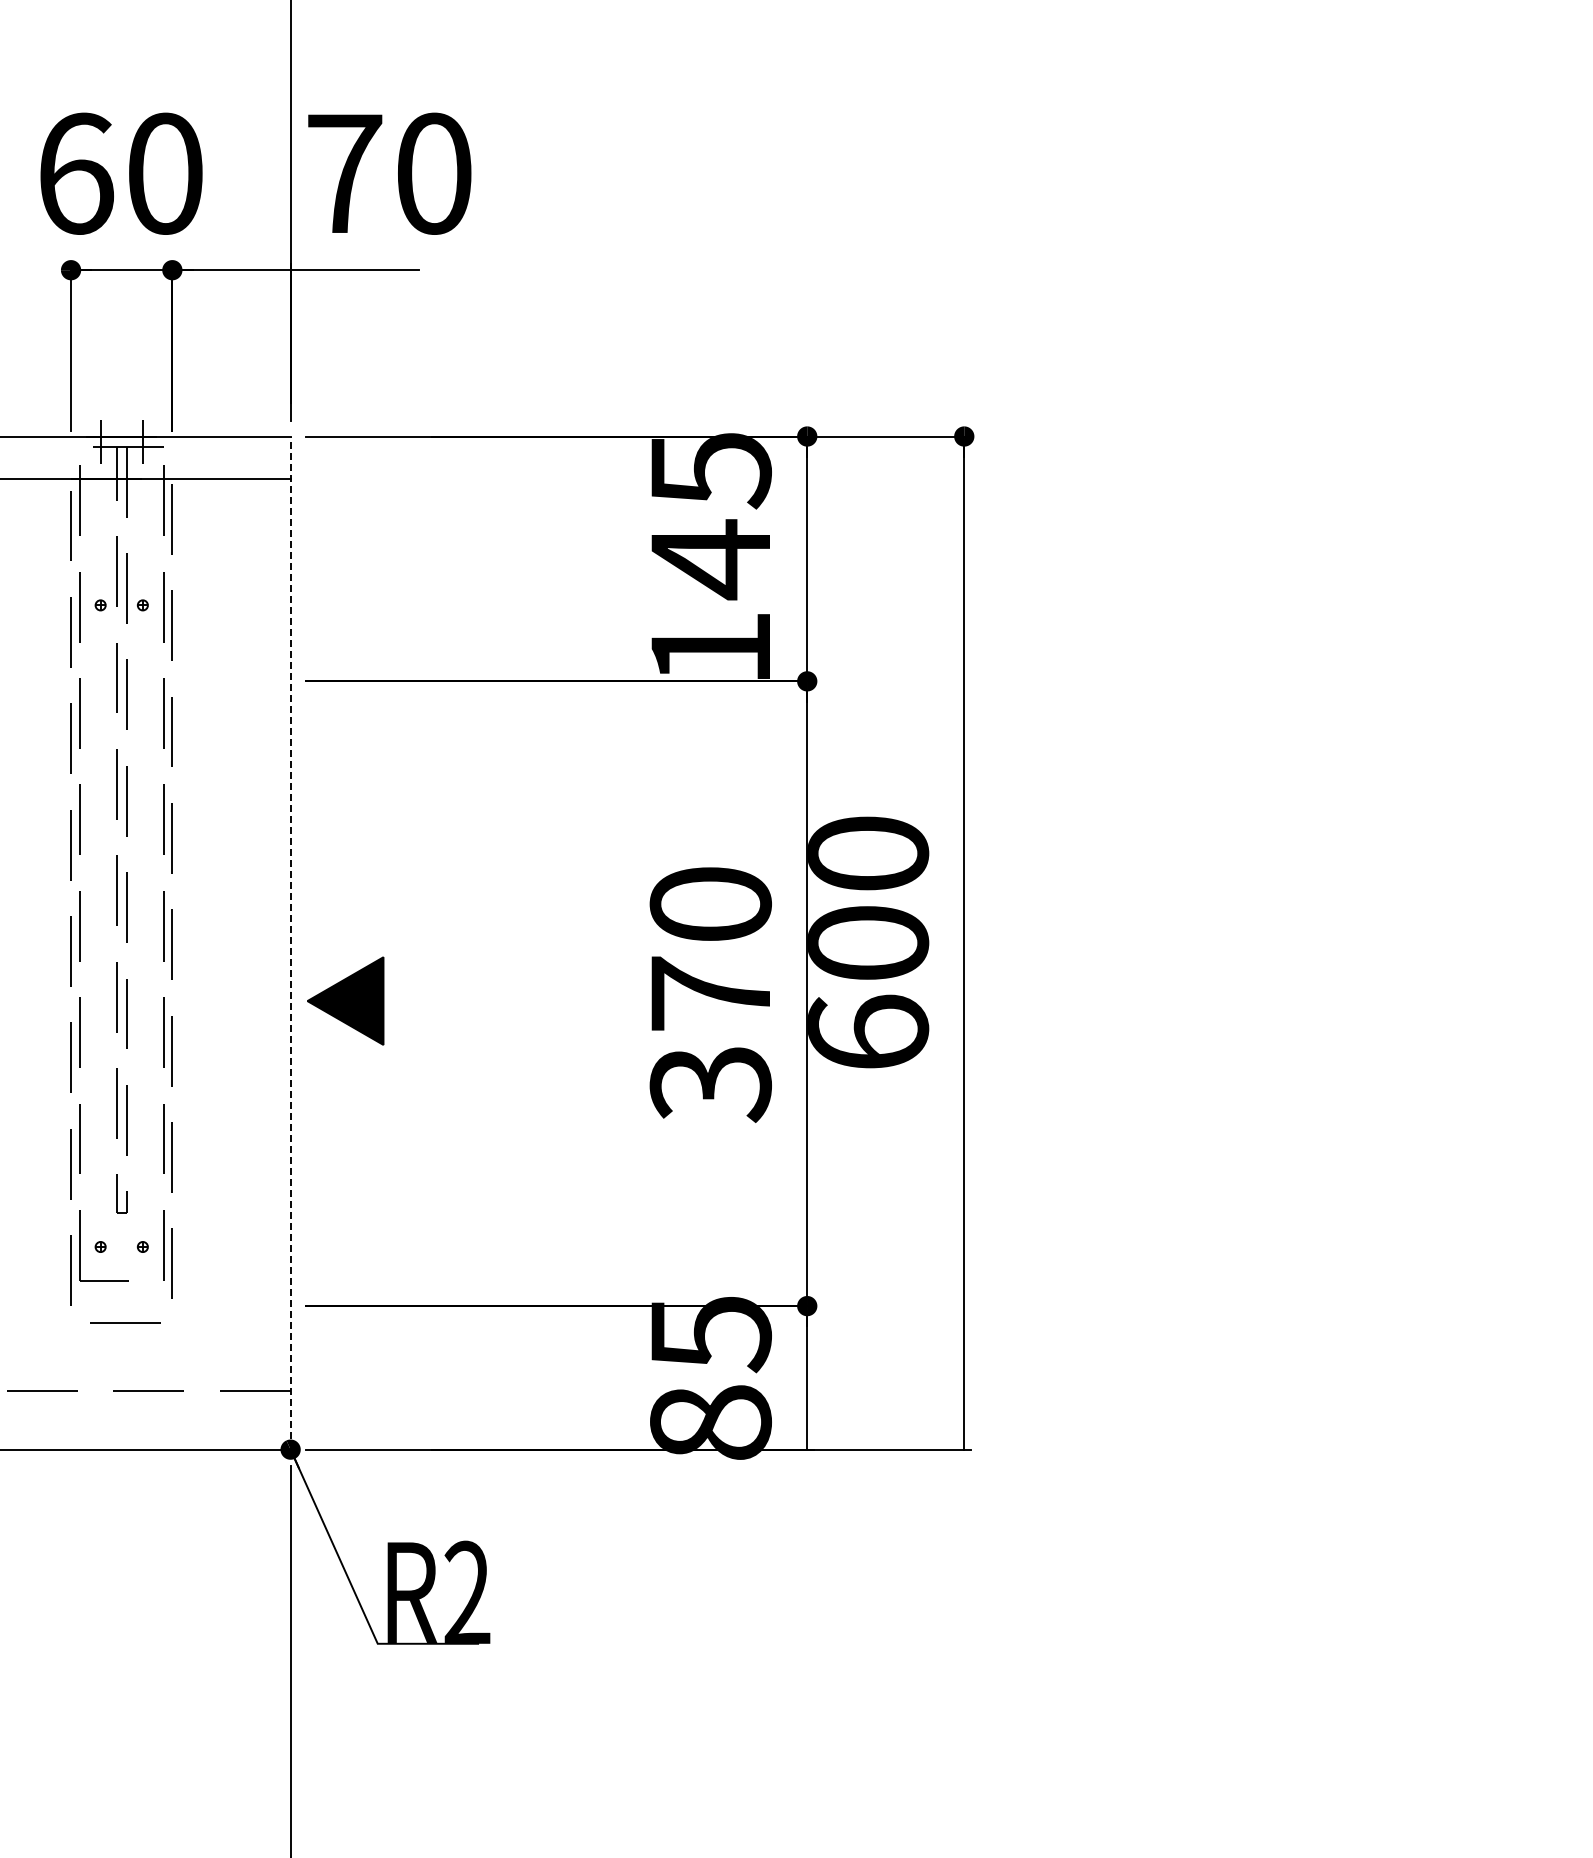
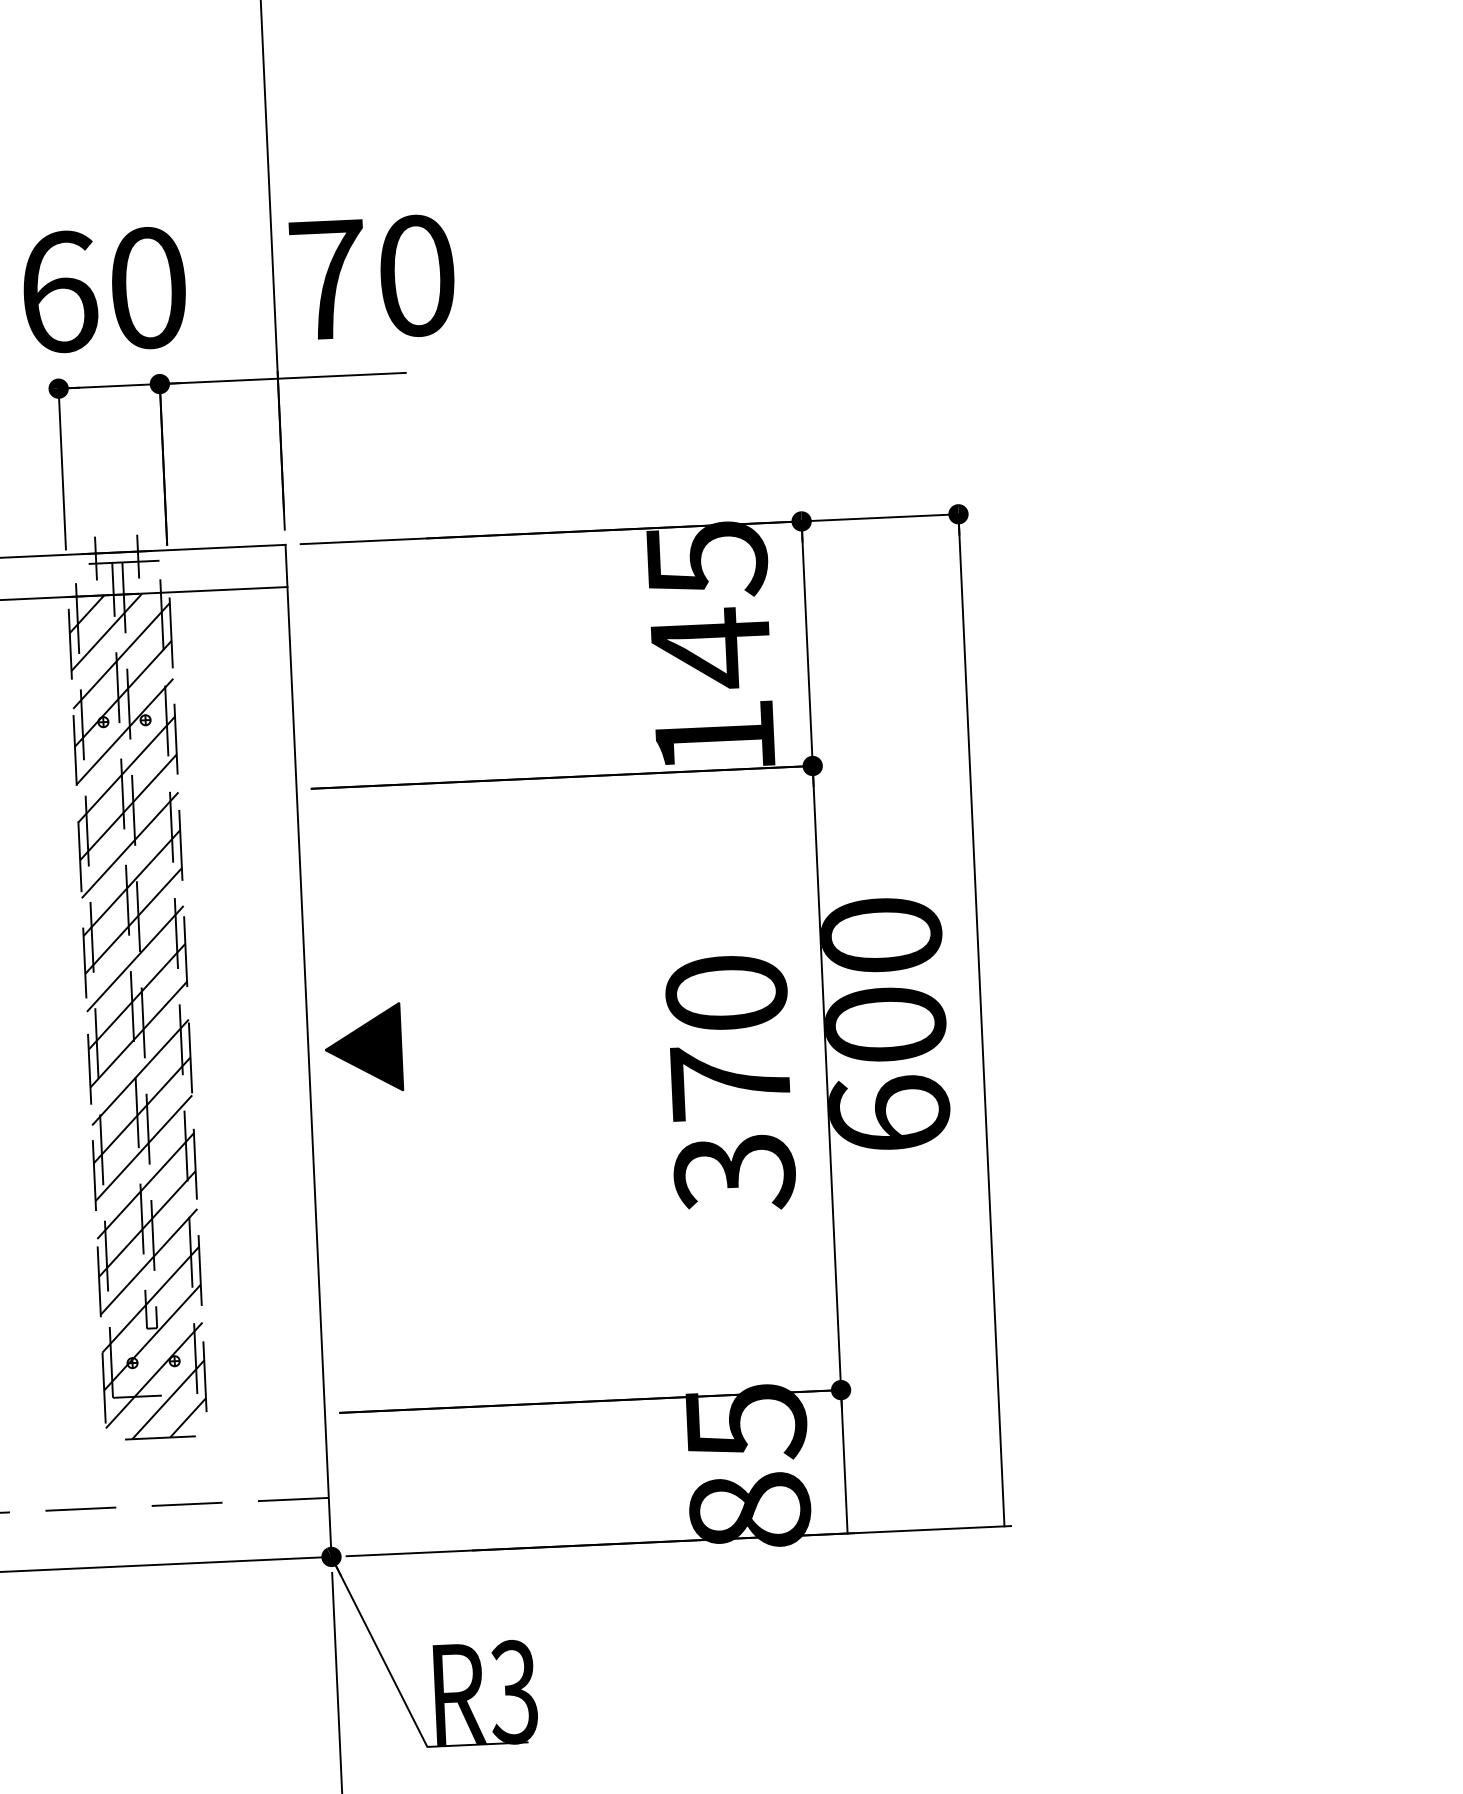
hatch: (121, 900) -> (137, 1016), added
line: (290, 943) -> (308, 1051), dashed -> solid
part: (345, 1000) -> (363, 1047), moved
text: (466, 1593) -> (513, 1692), R2 -> R3

